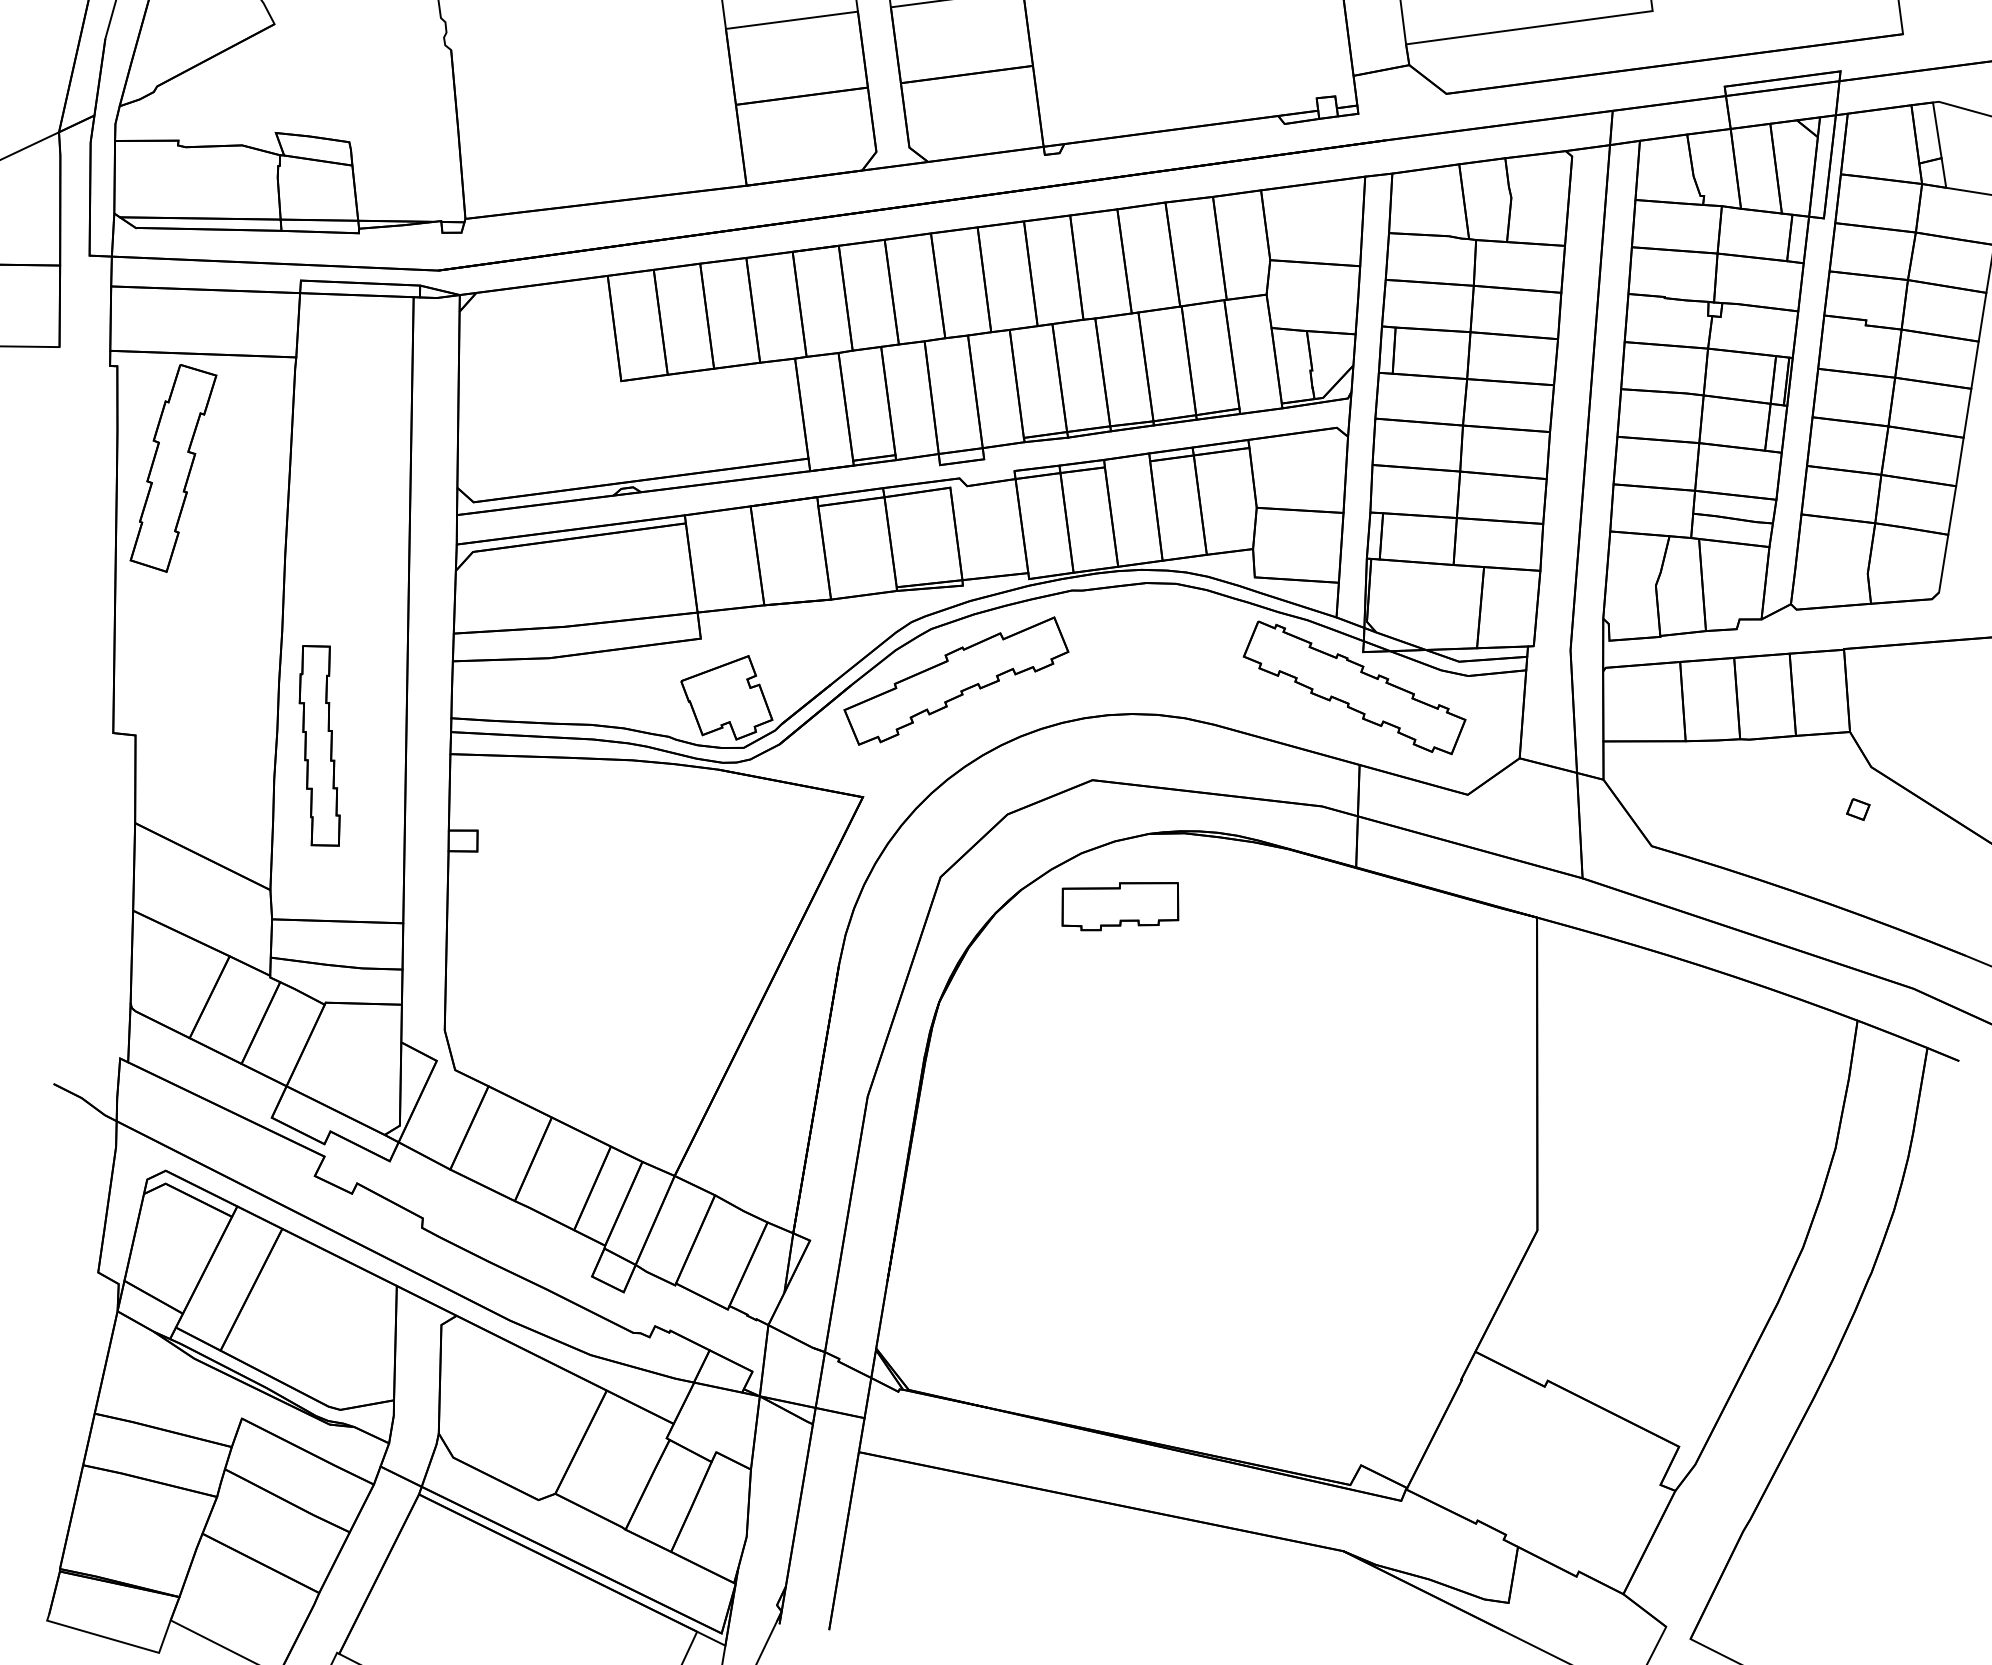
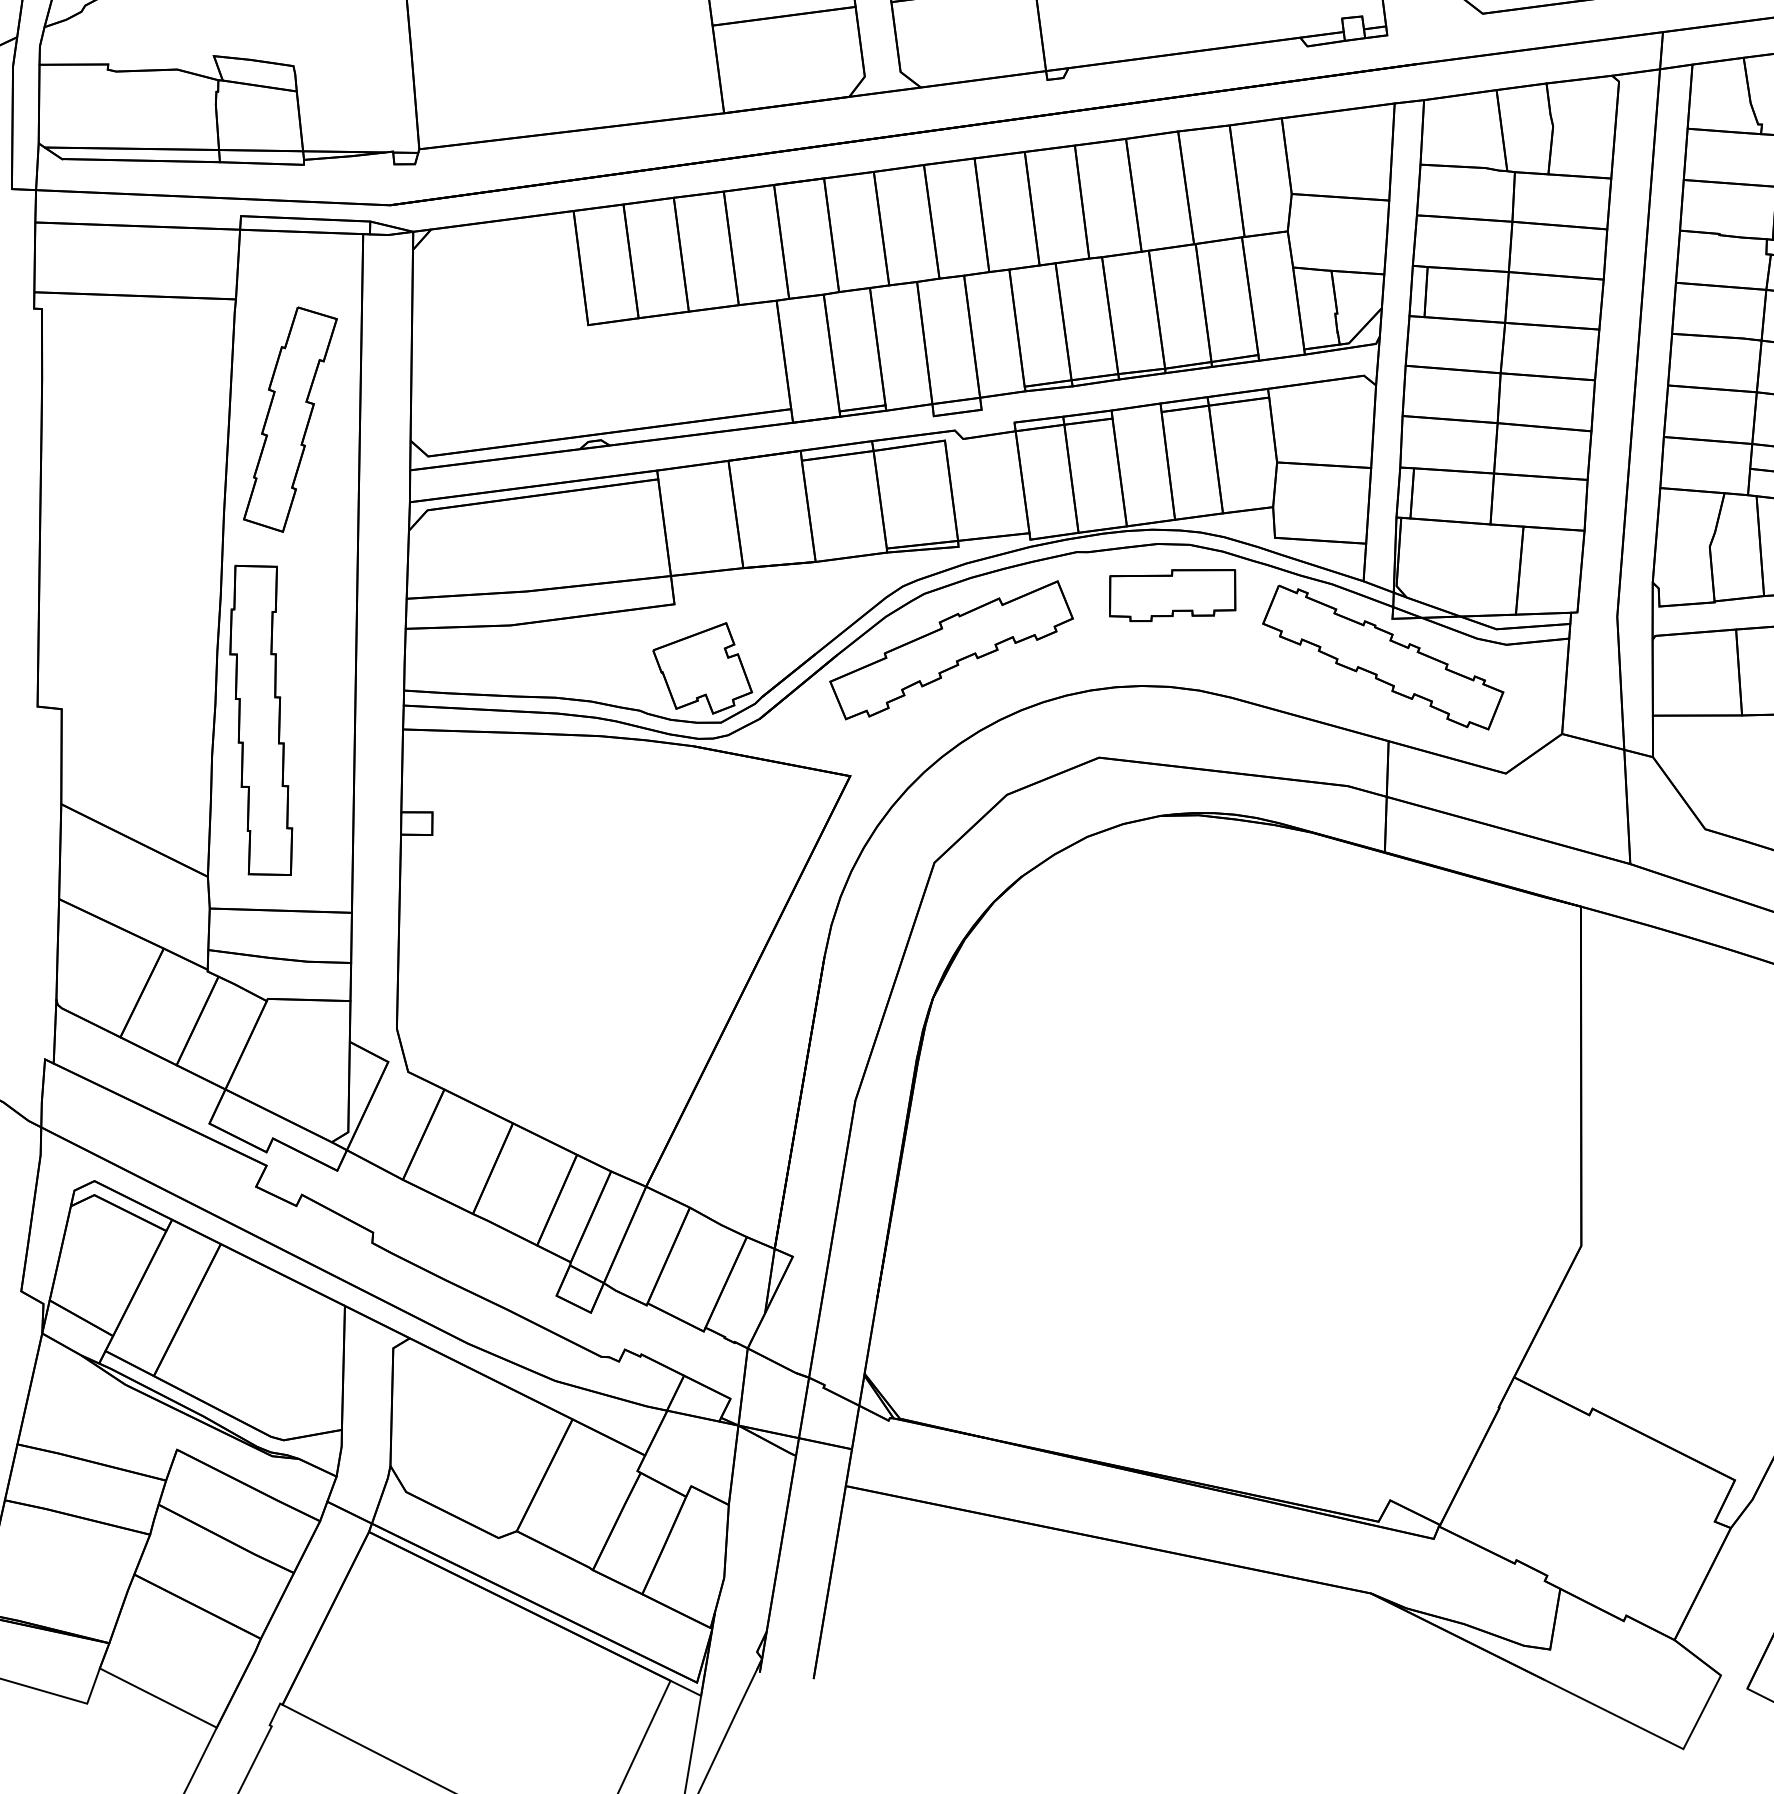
part: (173, 468) -> (290, 419), moved
part: (319, 745) -> (261, 720), size x1.43
part: (1120, 906) -> (1172, 595), moved

